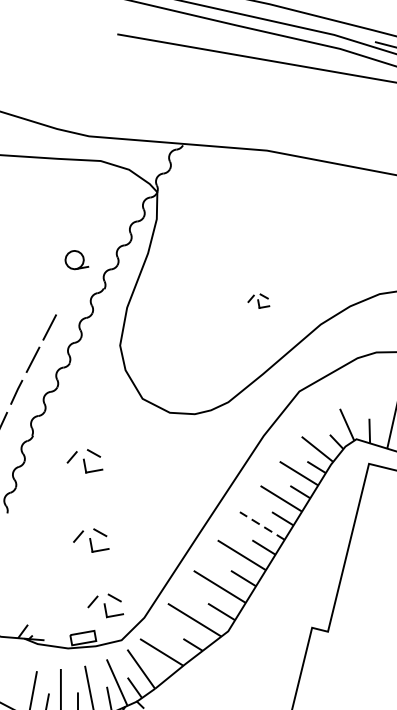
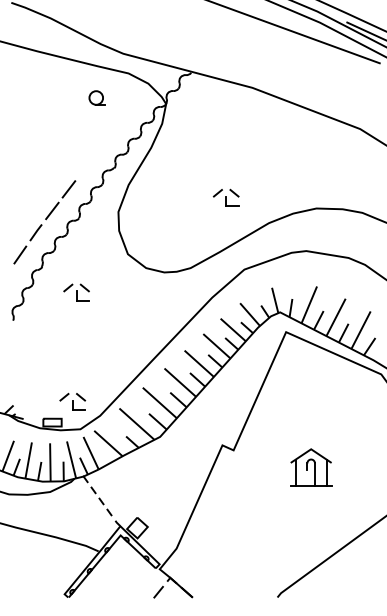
part: (74, 259) -> (96, 97), moved
part: (257, 301) -> (225, 197), size x1.67
line: (262, 525) -> (199, 363), dashed -> solid
part: (90, 540) -> (70, 351), removed

